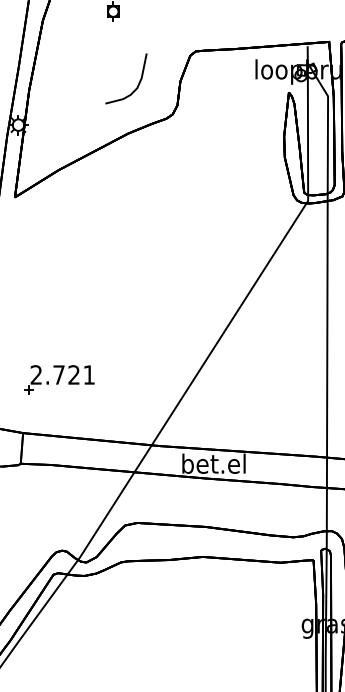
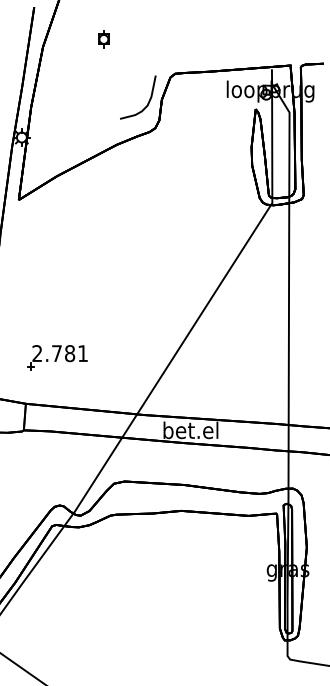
curve: (138, 82) -> (148, 100), moved
text: (74, 374) -> (70, 353), 2.721 -> 2.781

